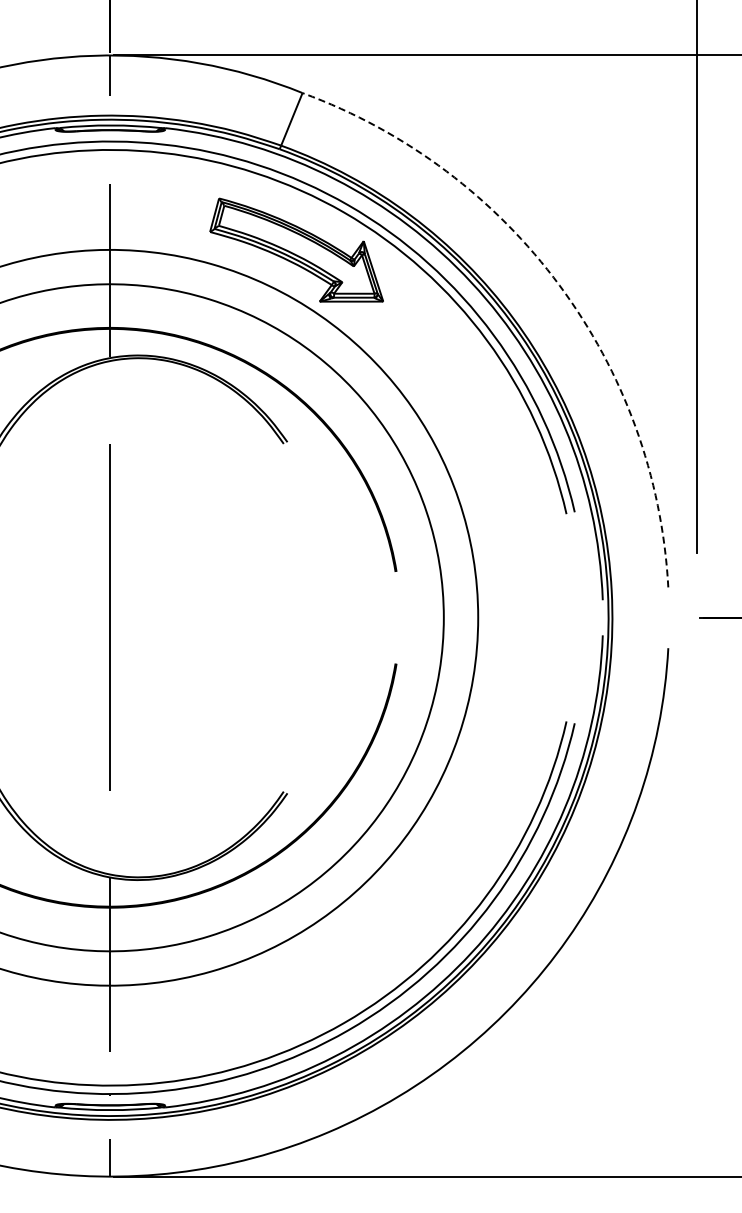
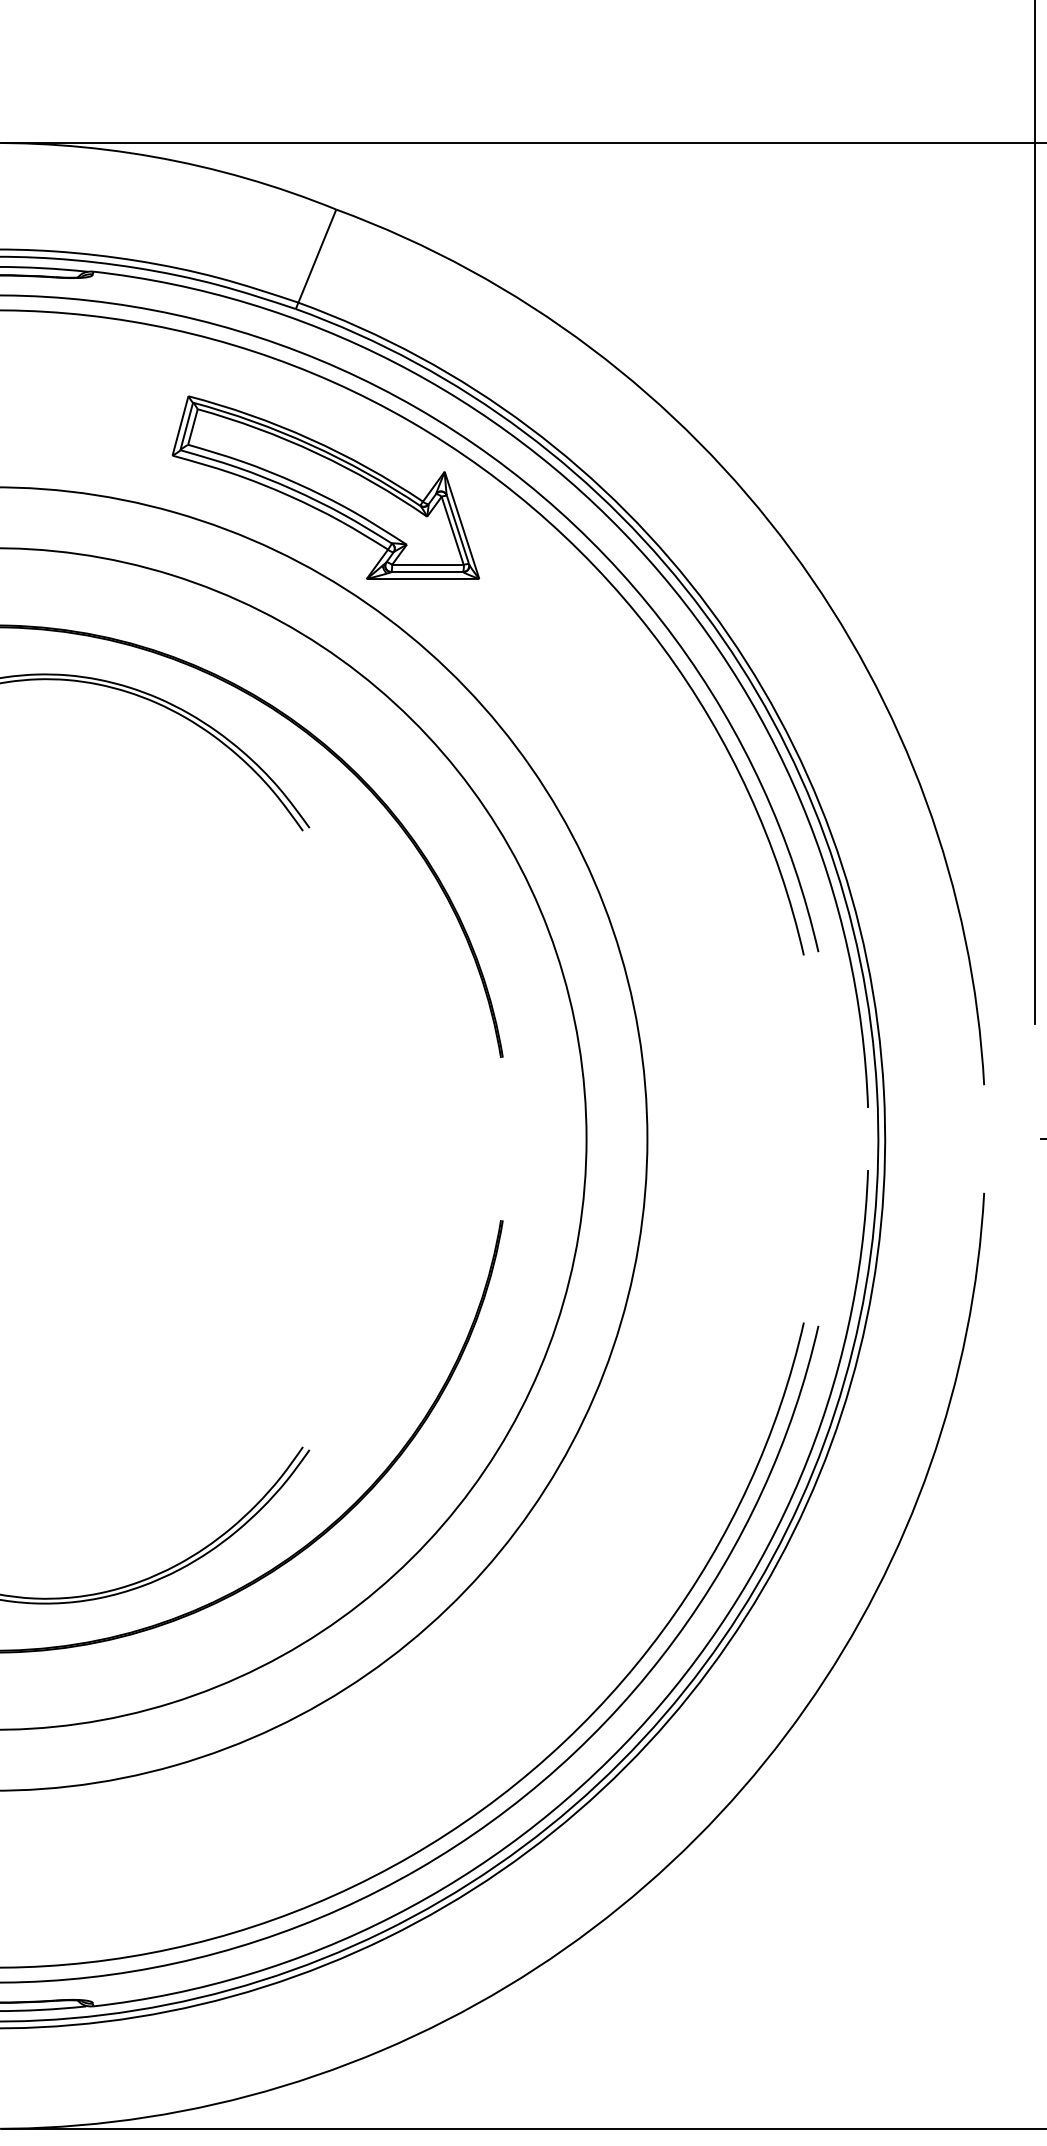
arc: (559, 285) -> (791, 550), dashed -> solid

